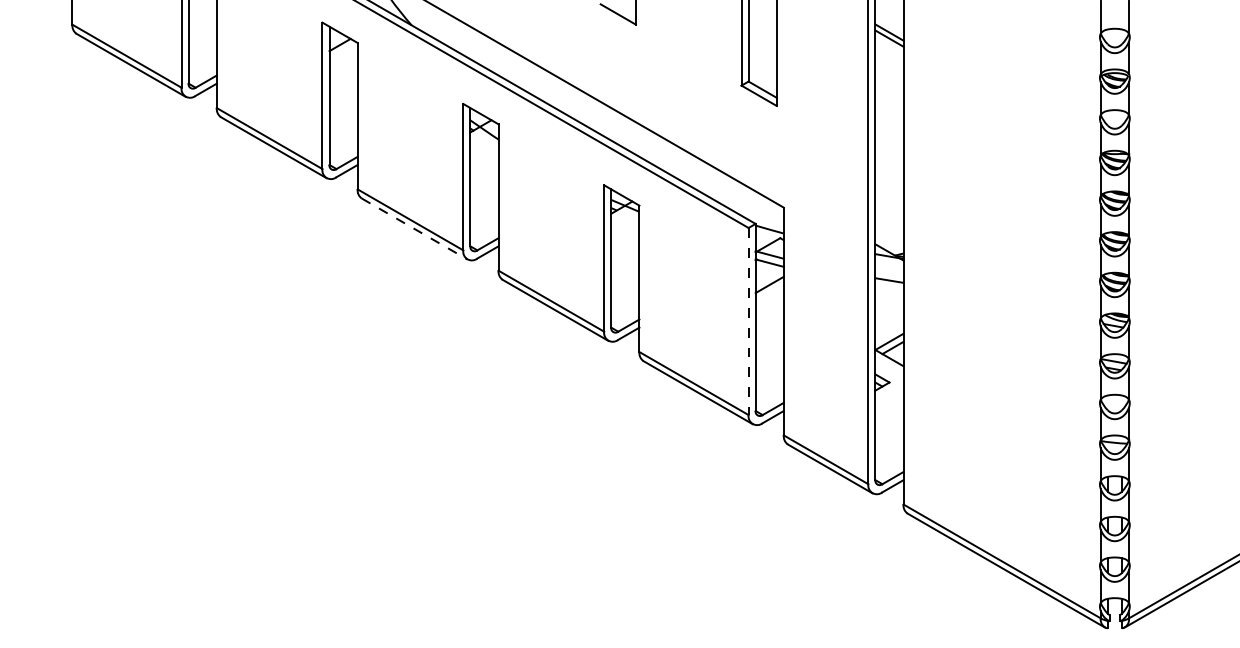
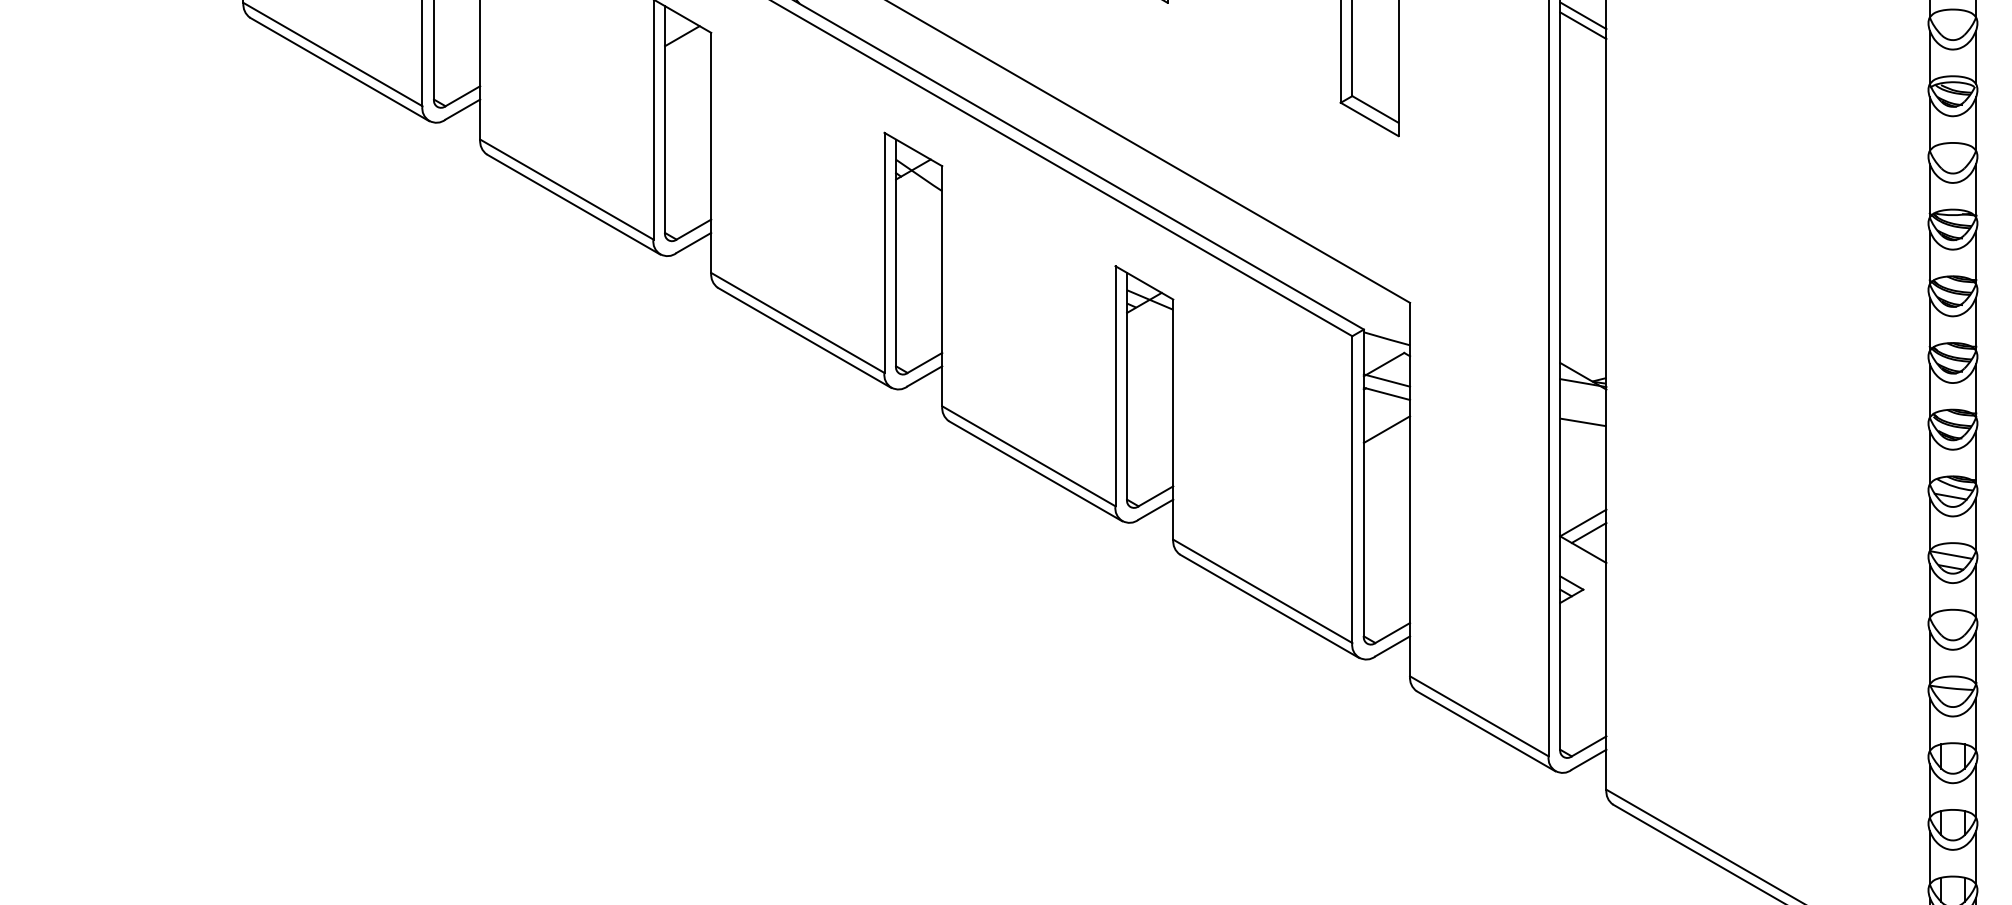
line: (414, 229) -> (804, 338), dashed -> solid
line: (748, 321) -> (1352, 489), dashed -> solid

